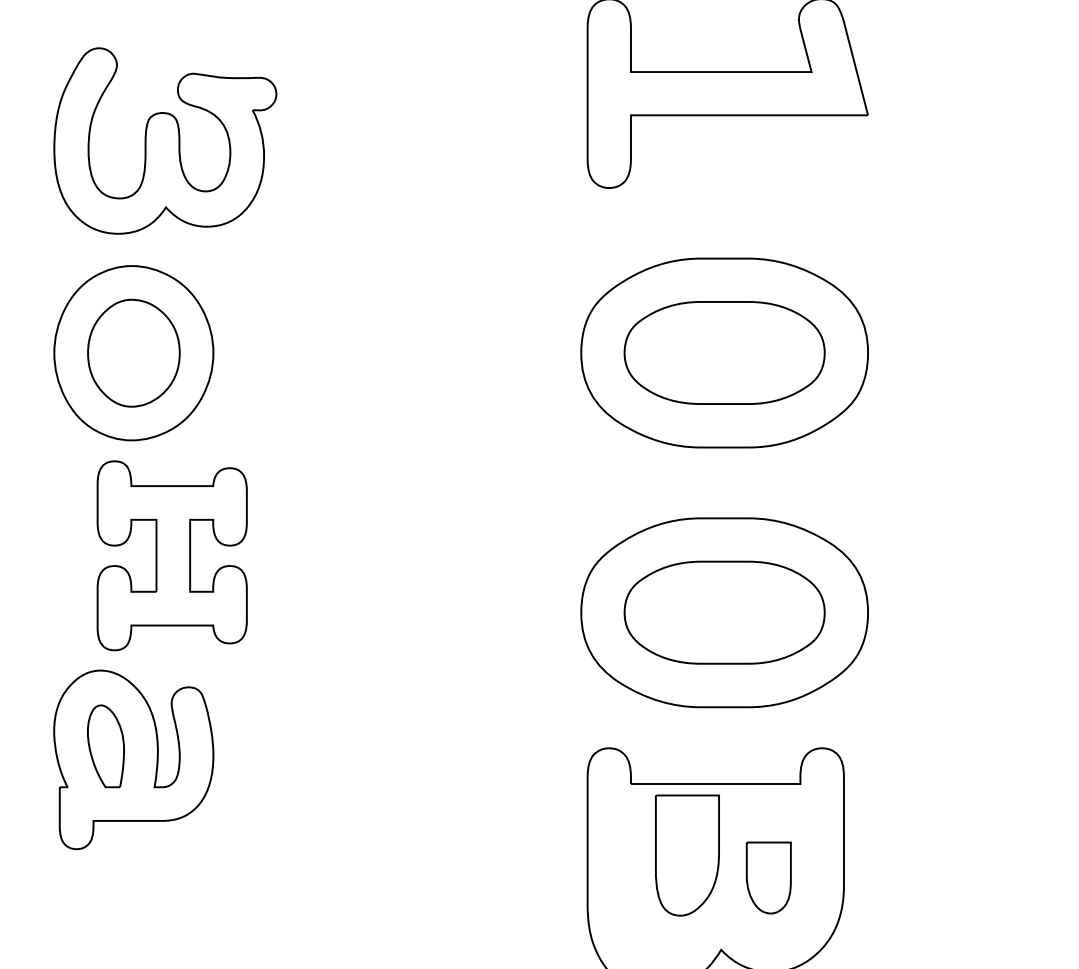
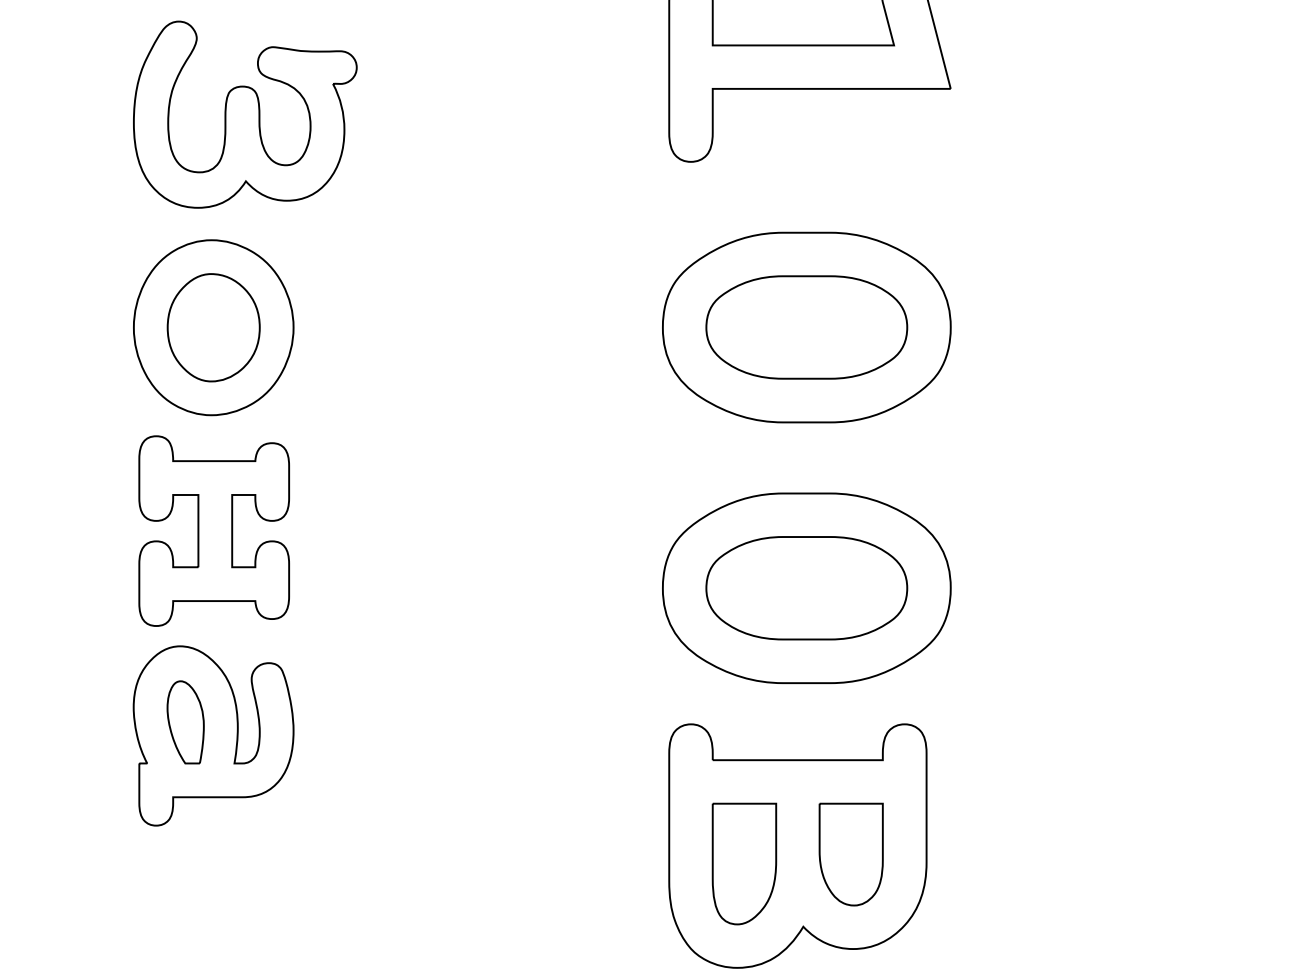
part: (171, 555) -> (213, 530), moved
part: (687, 855) -> (744, 863), moved
part: (768, 877) -> (850, 854), size x1.43

